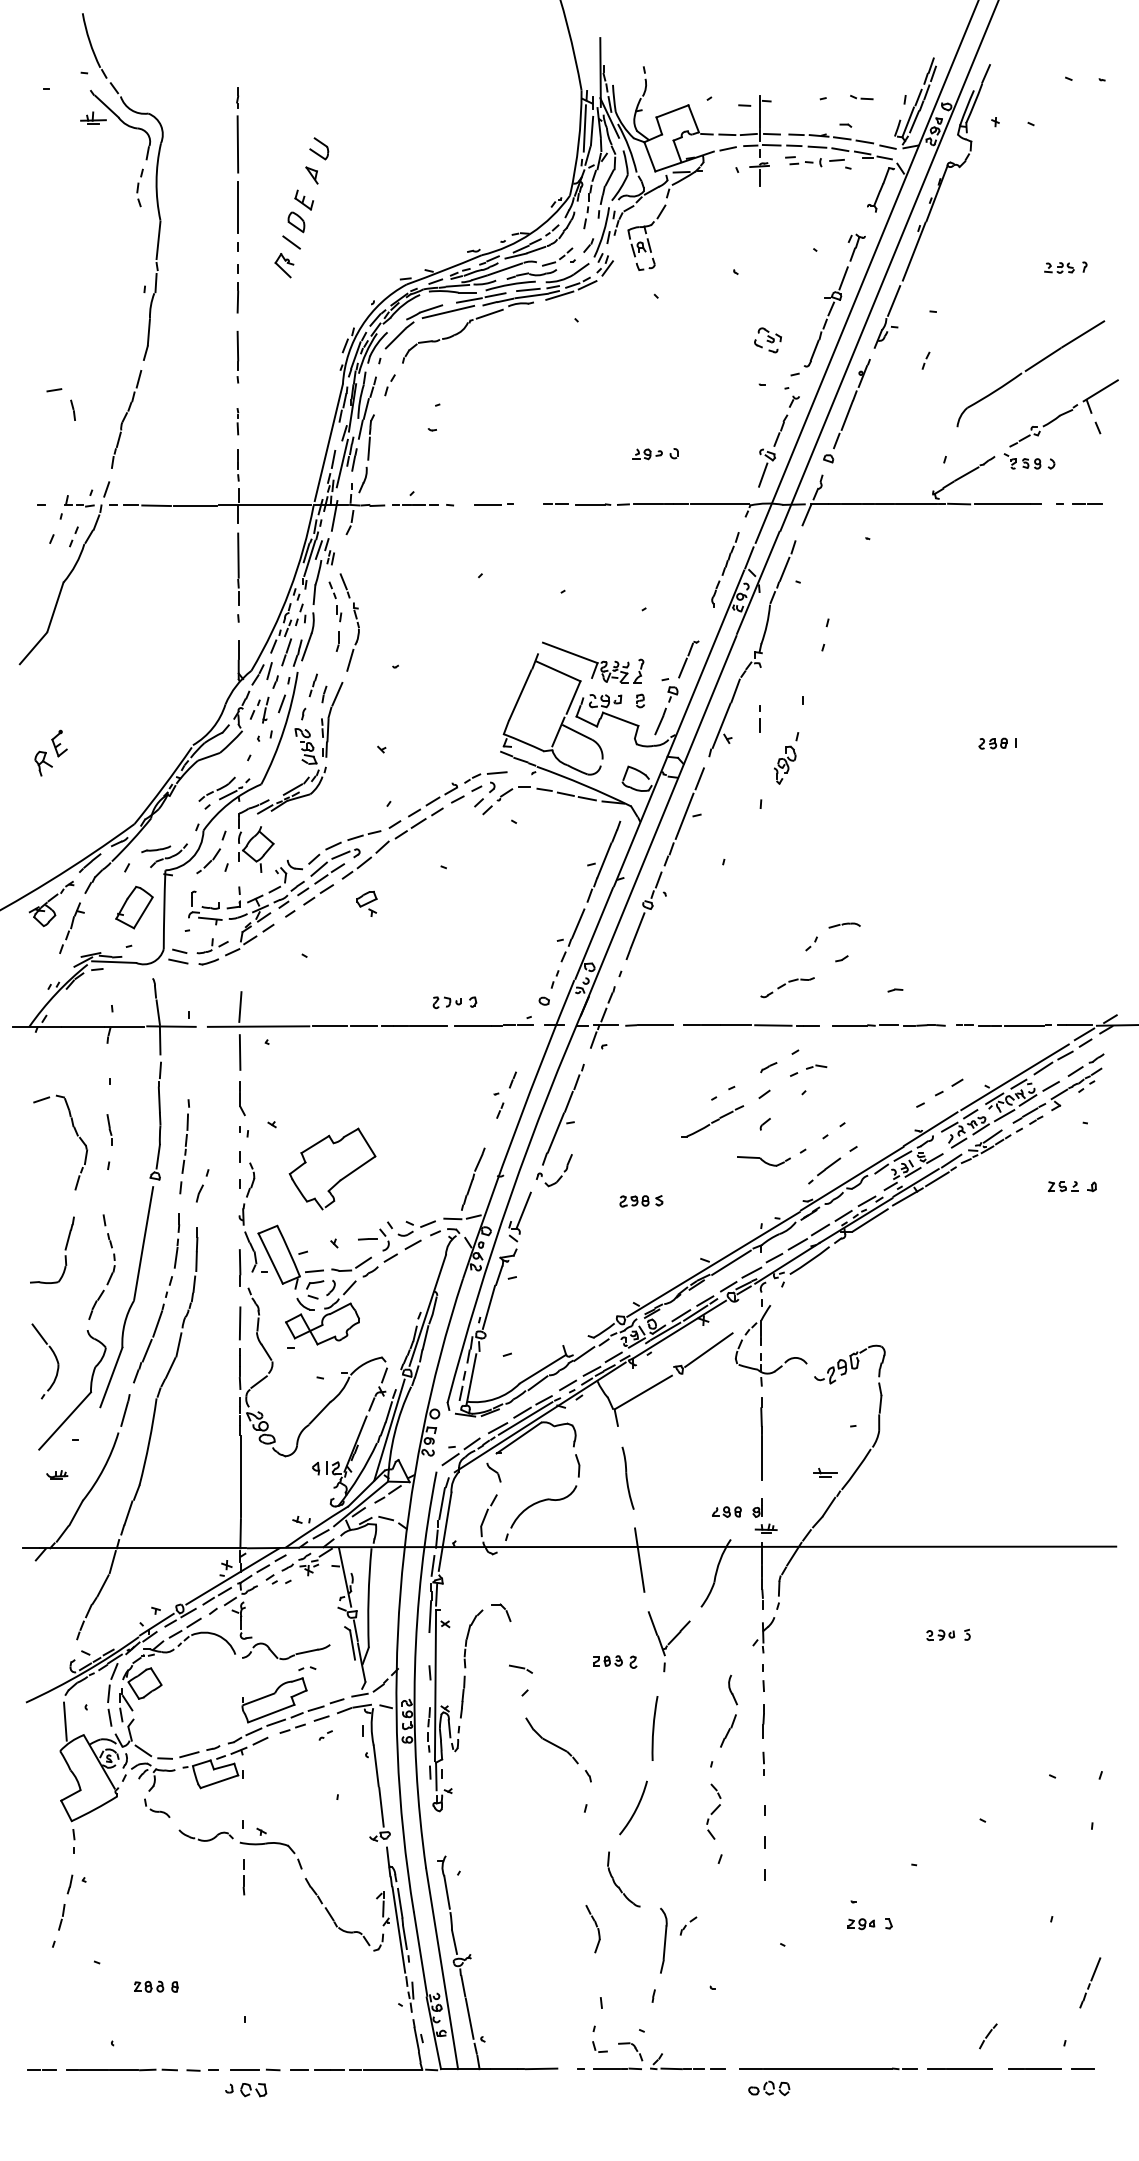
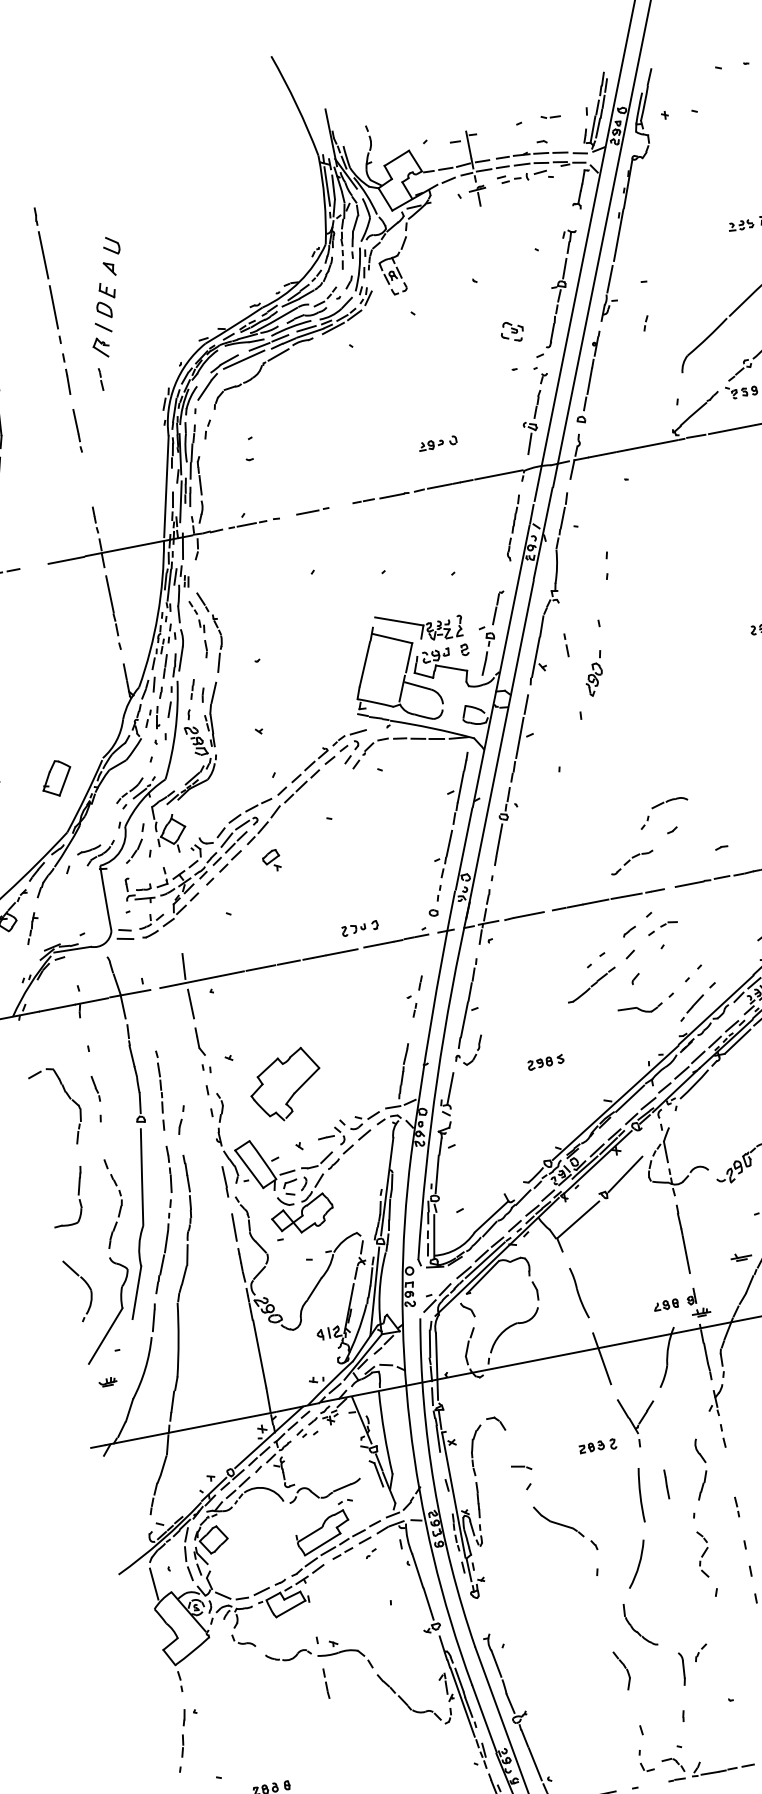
part: (237, 421) -> (100, 379), moved
line: (156, 505) -> (34, 566), removed
part: (134, 907) -> (56, 778), moved
part: (844, 925) -> (669, 802), size x1.4
part: (71, 927) -> (31, 927), size x0.7
line: (763, 1721) -> (666, 1484), moved
part: (663, 1940) -> (682, 1668), size x0.6
line: (606, 2069) -> (656, 1784), removed

